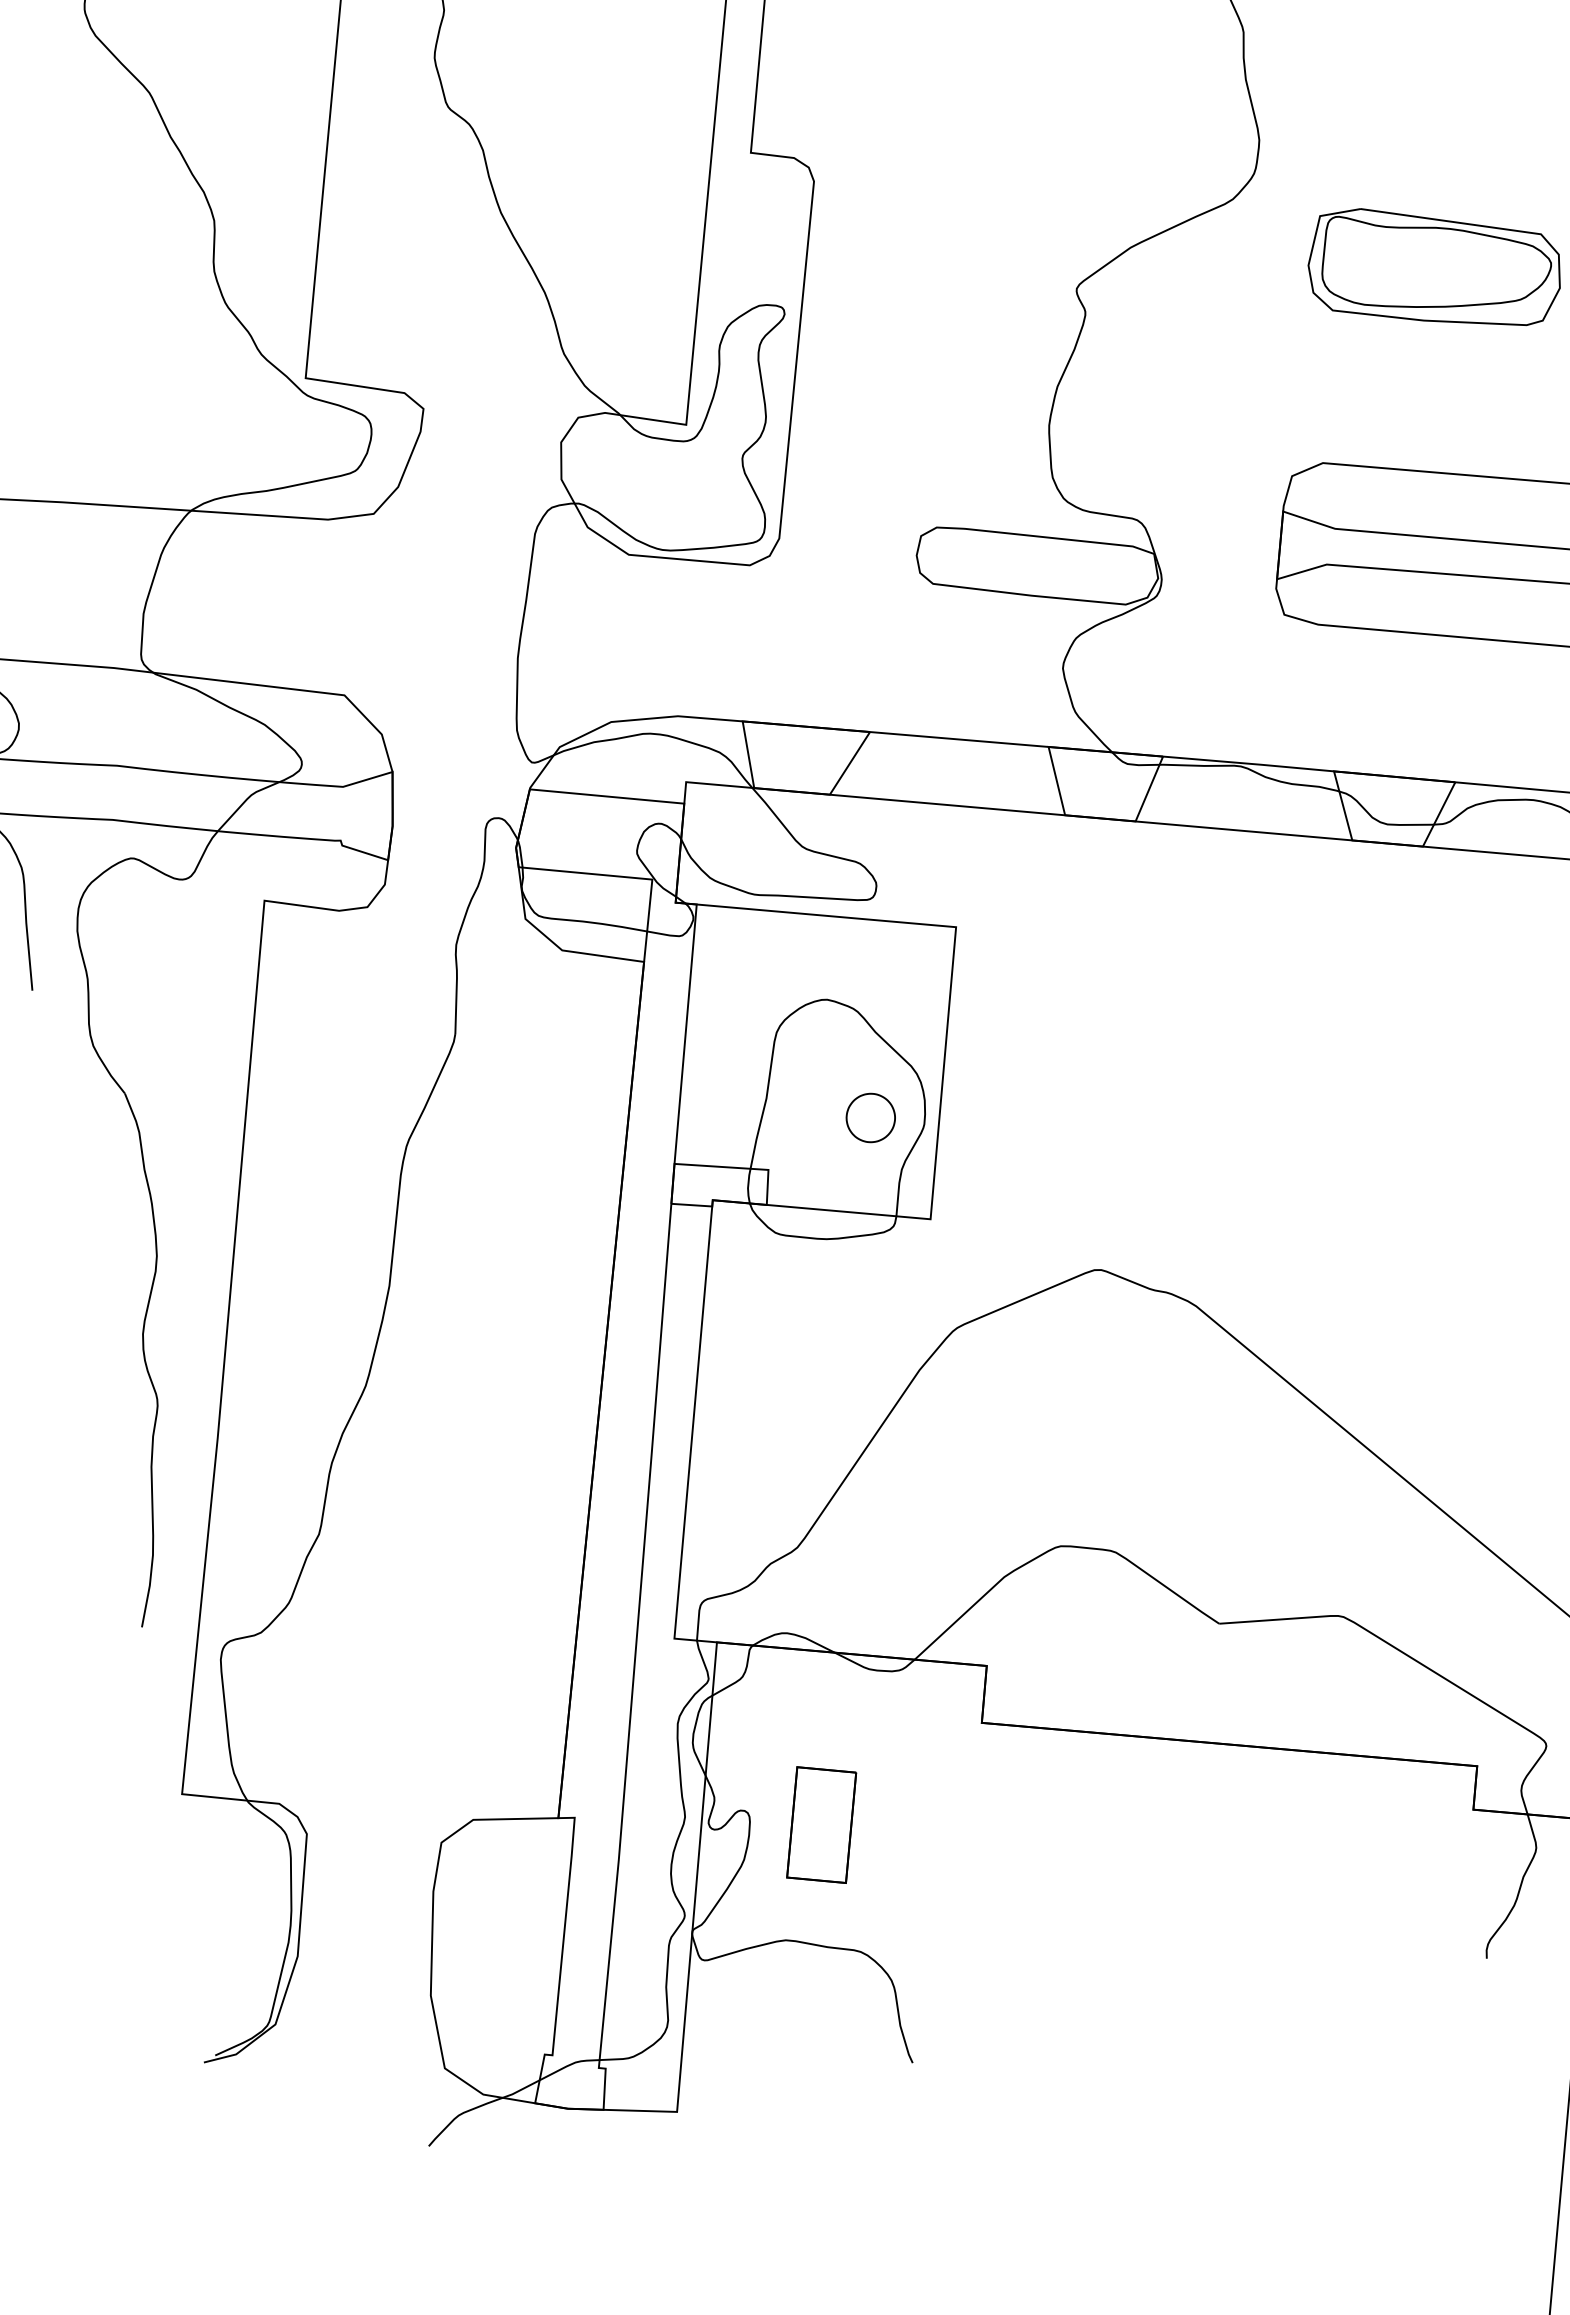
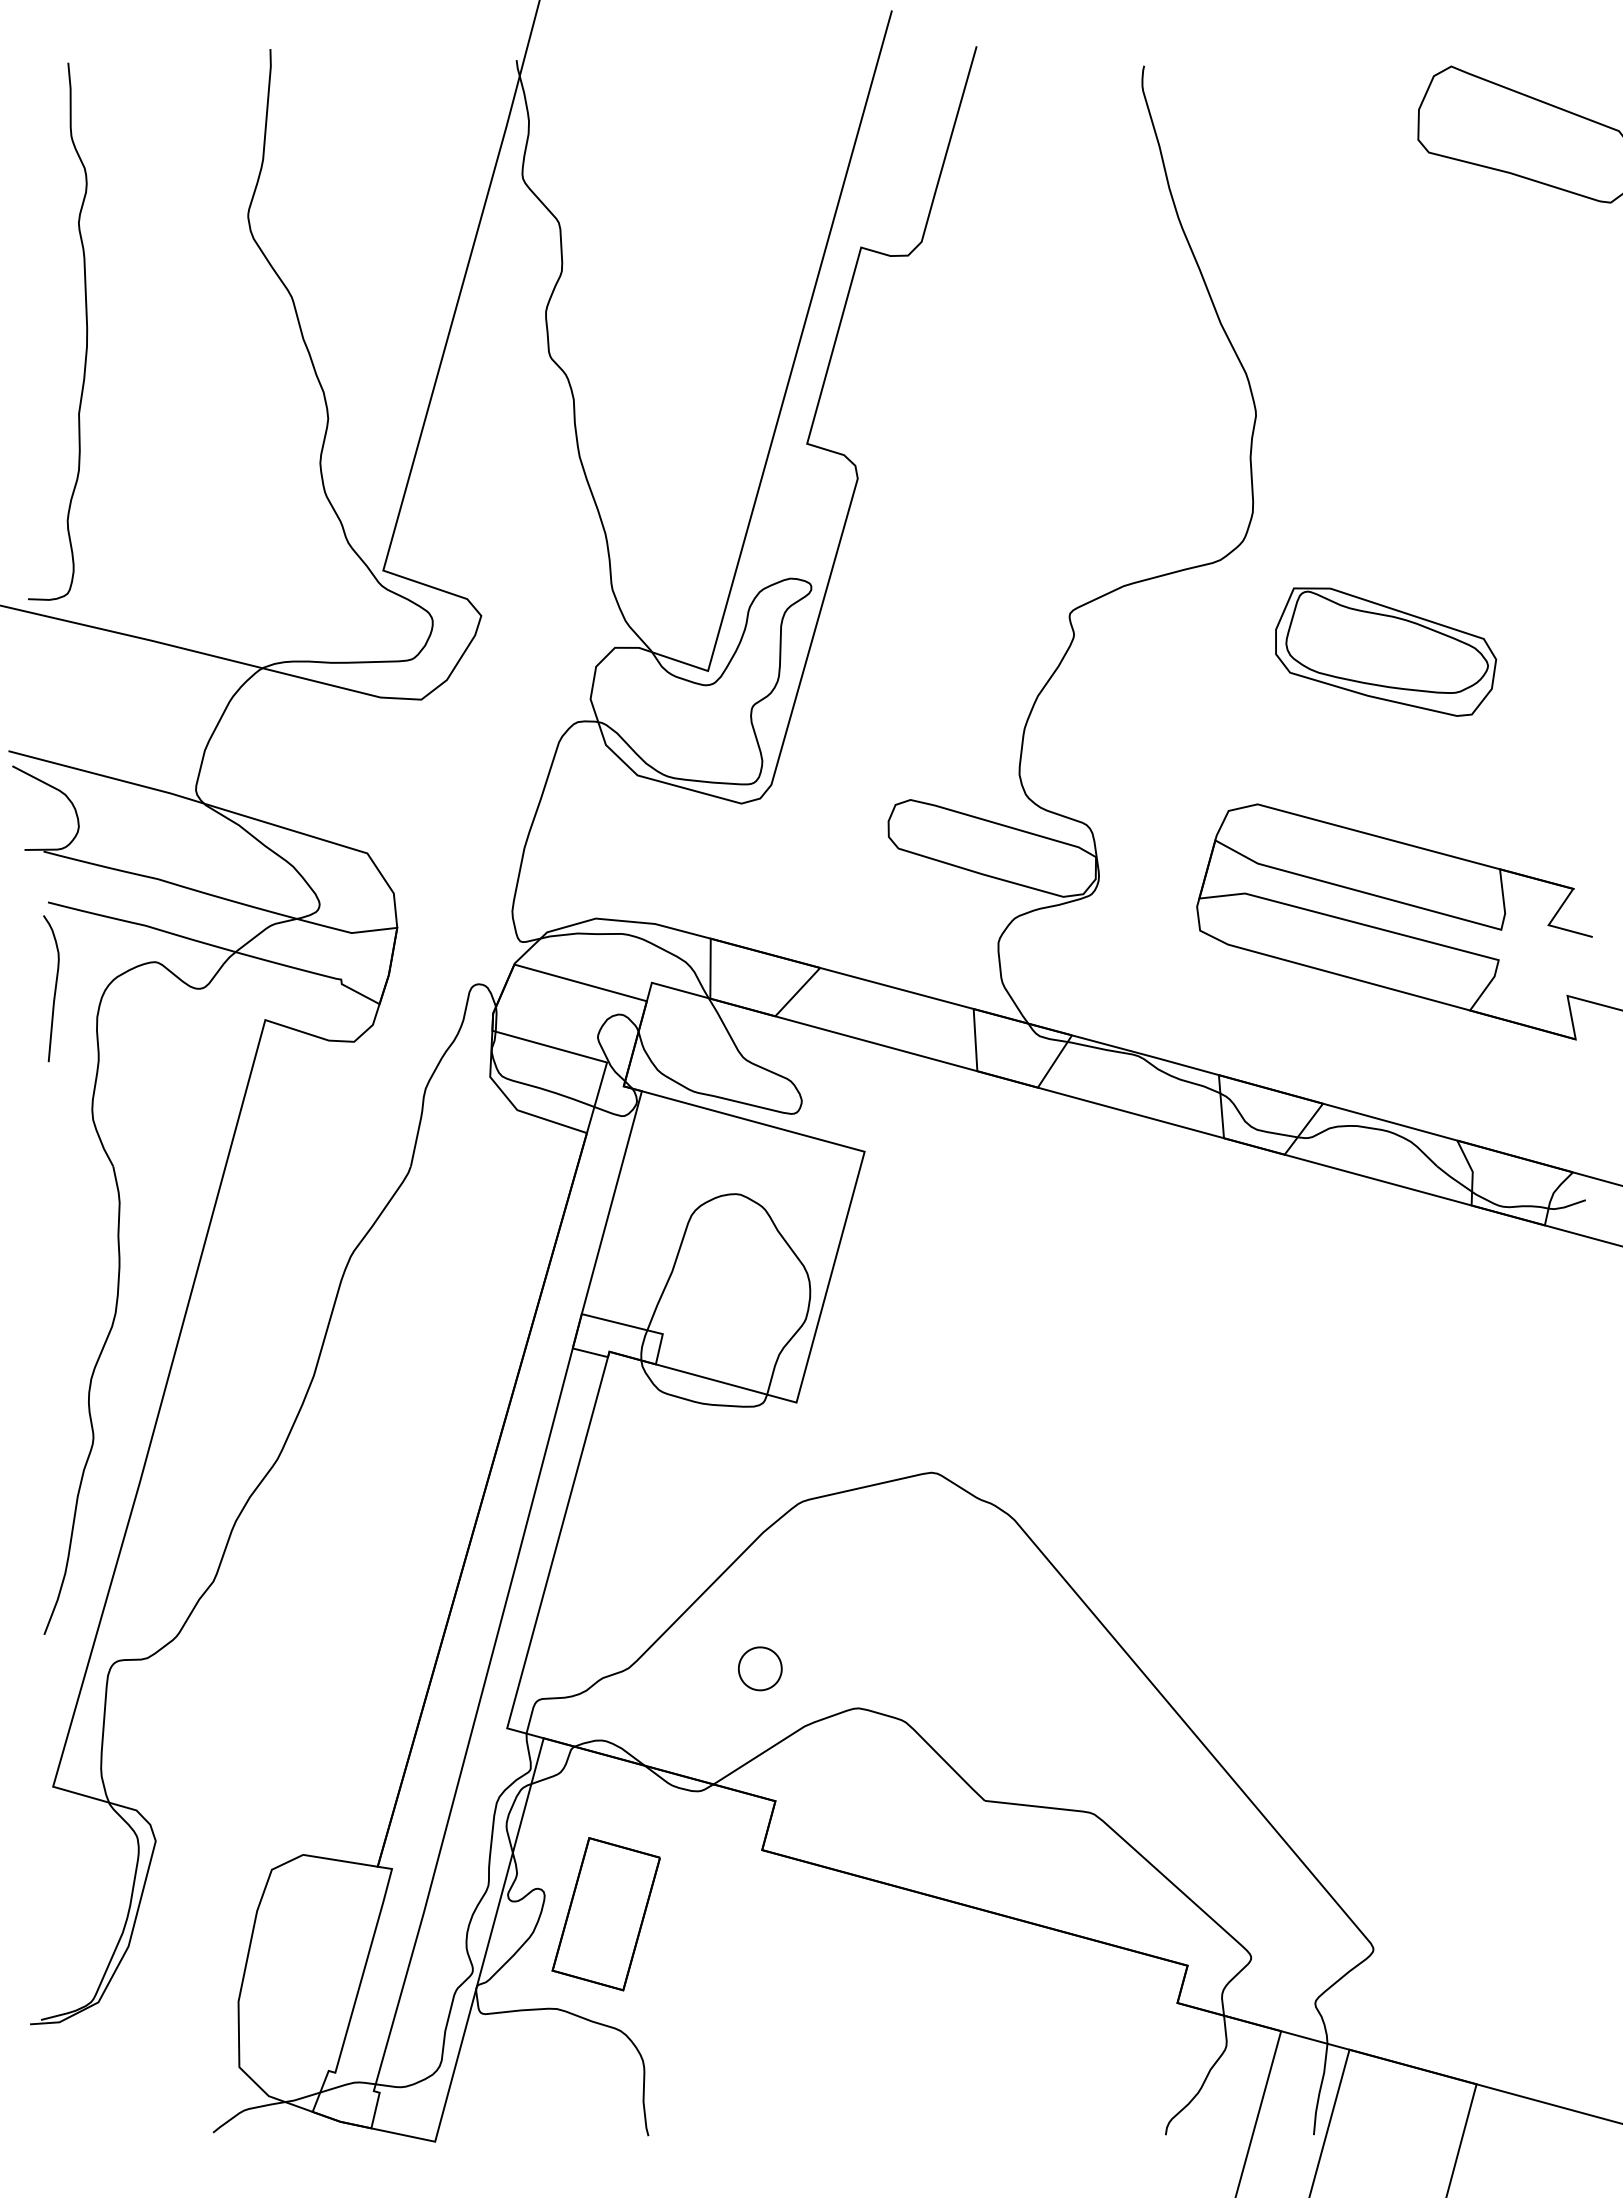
part: (870, 1117) -> (760, 1668), moved
part: (821, 1824) -> (606, 1913), size x1.4

